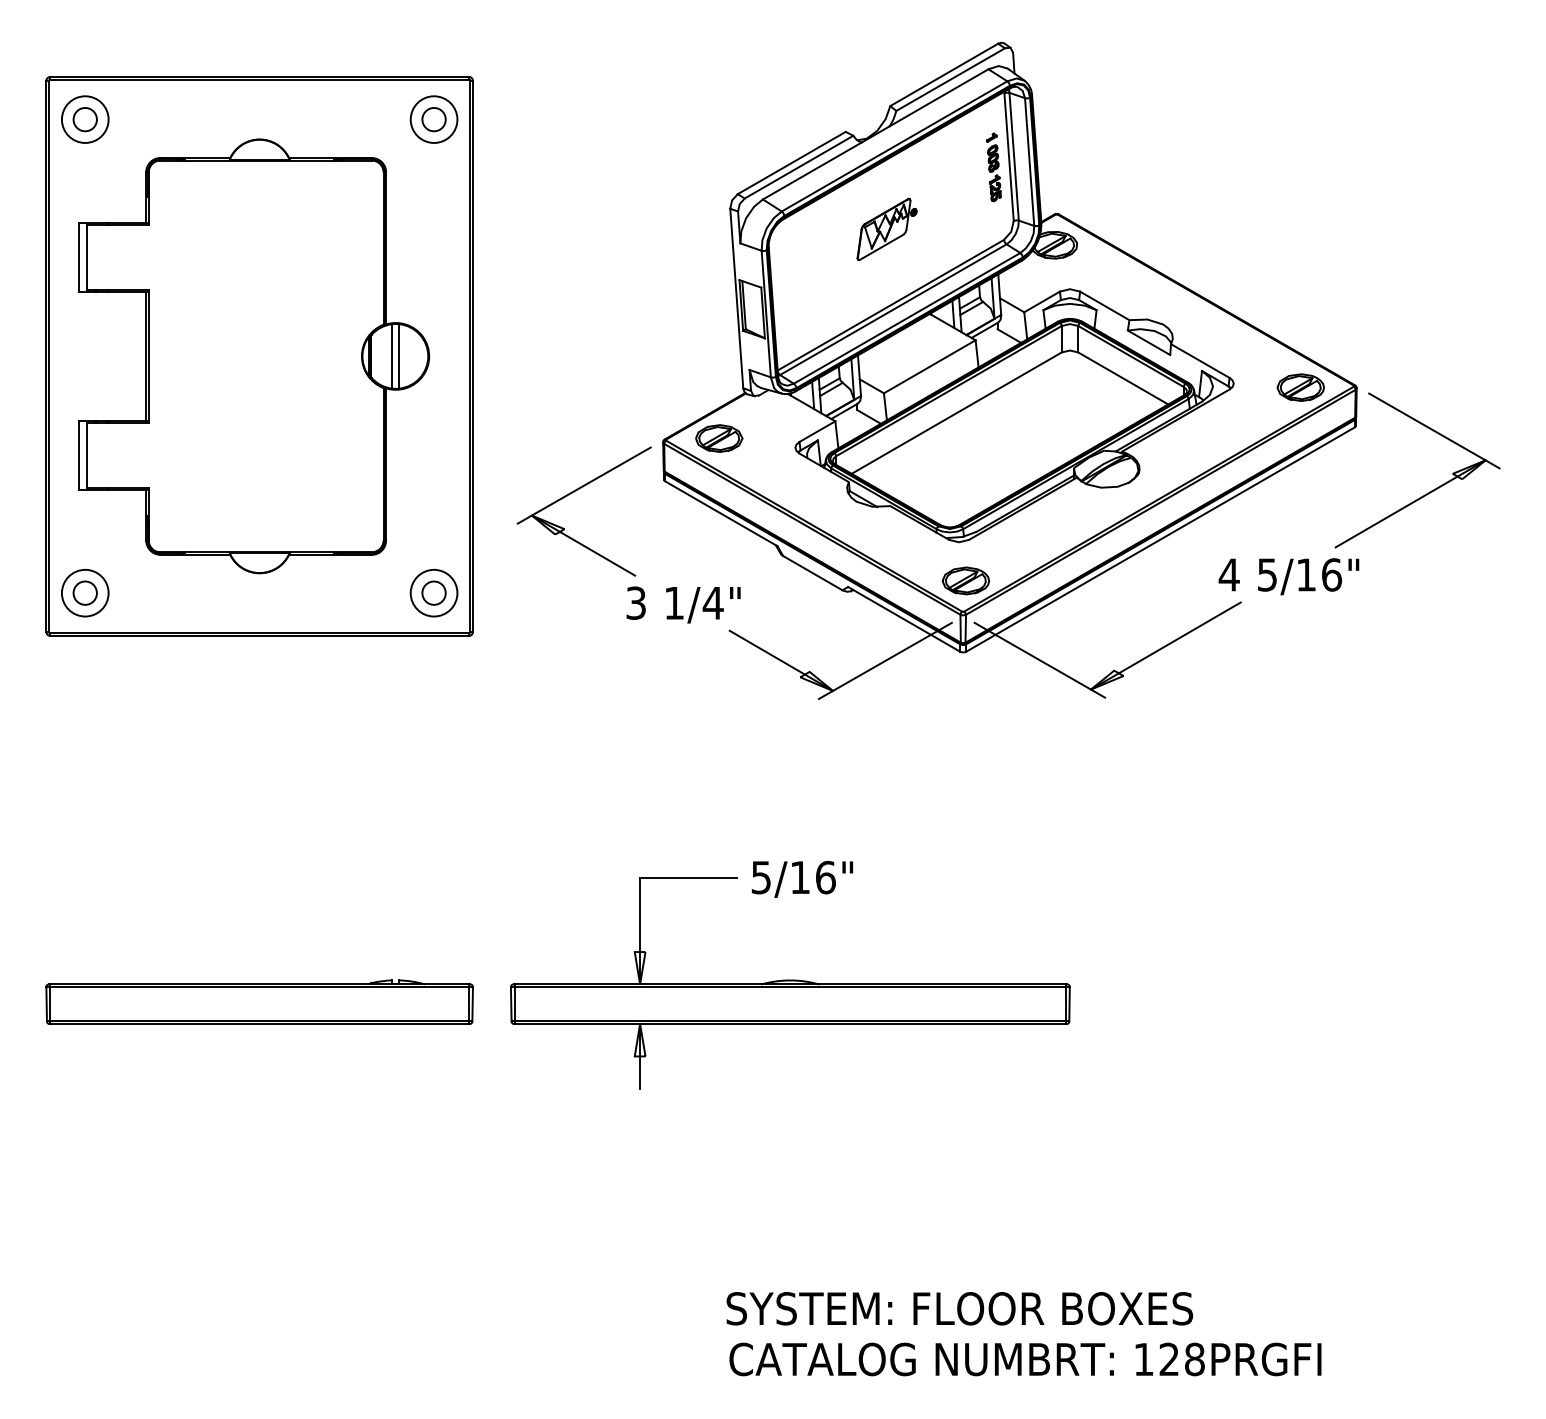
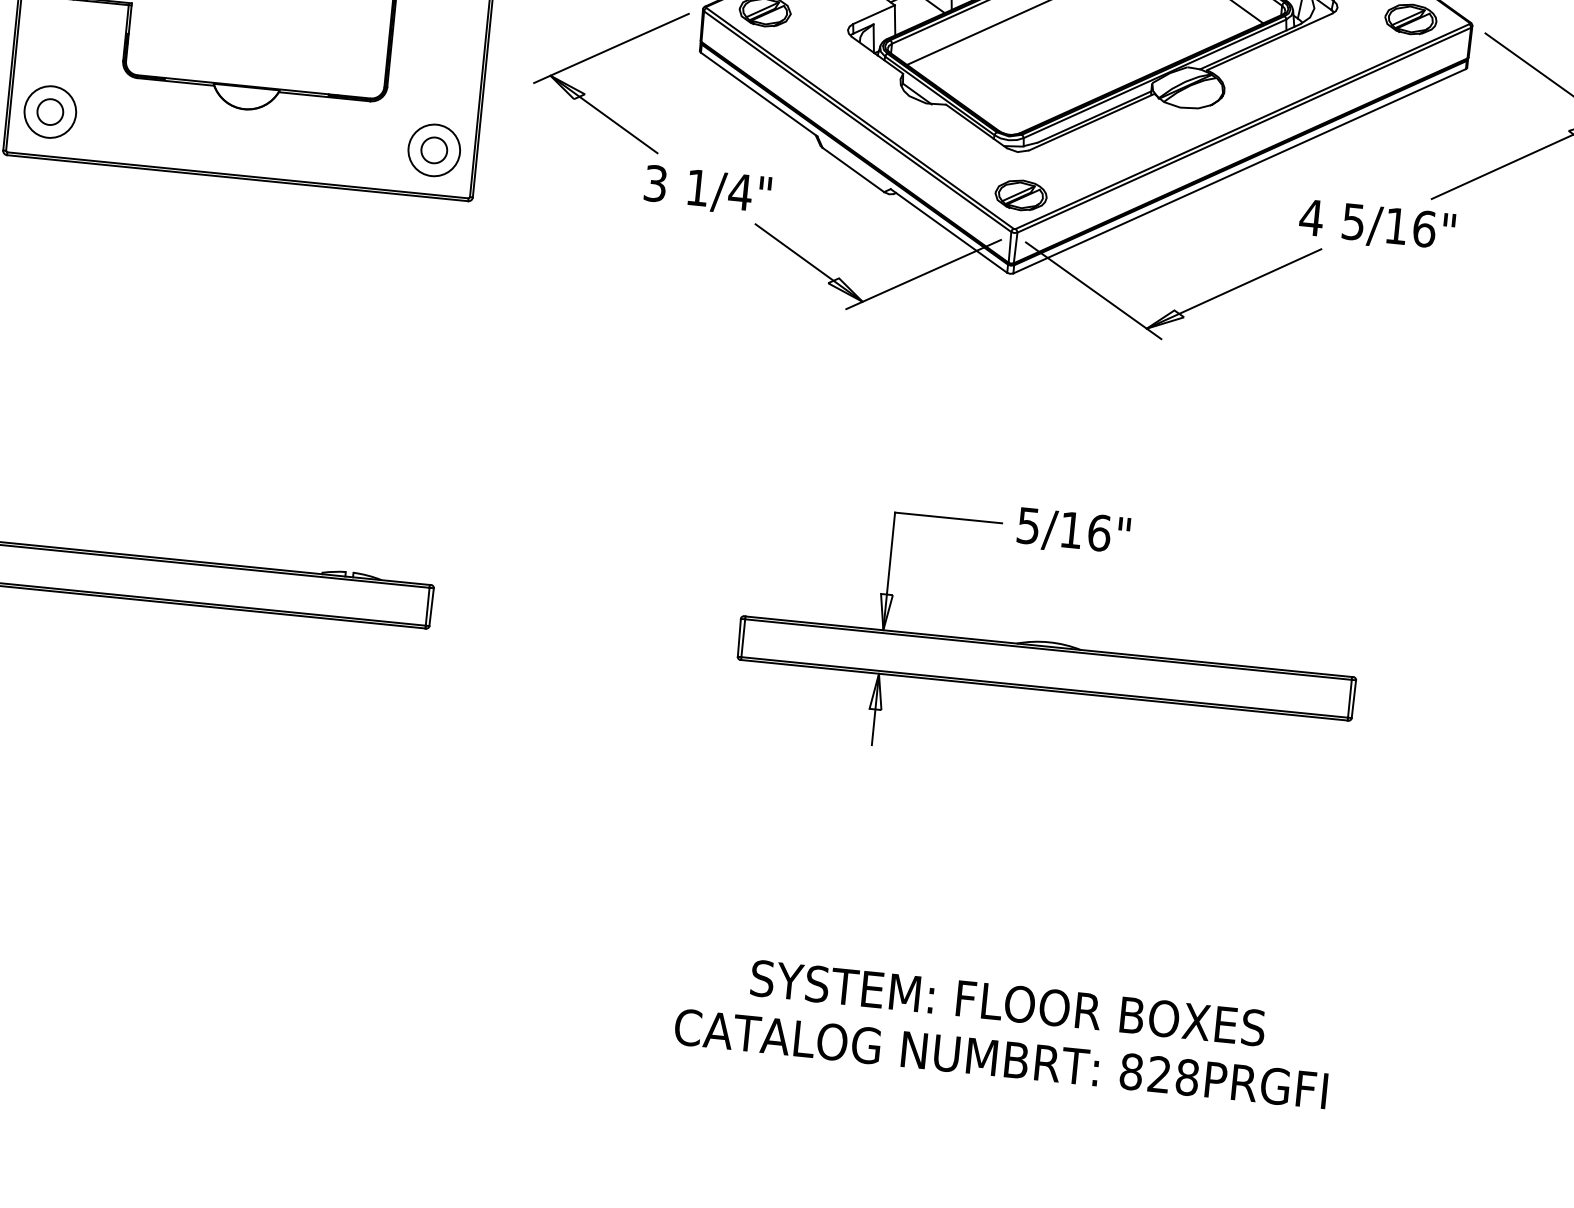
part: (790, 974) -> (1050, 635), moved
text: (959, 1308) -> (1007, 1002), moved
text: (1143, 1359) -> (1130, 1071), 128PRGFI -> 828PRGFI

